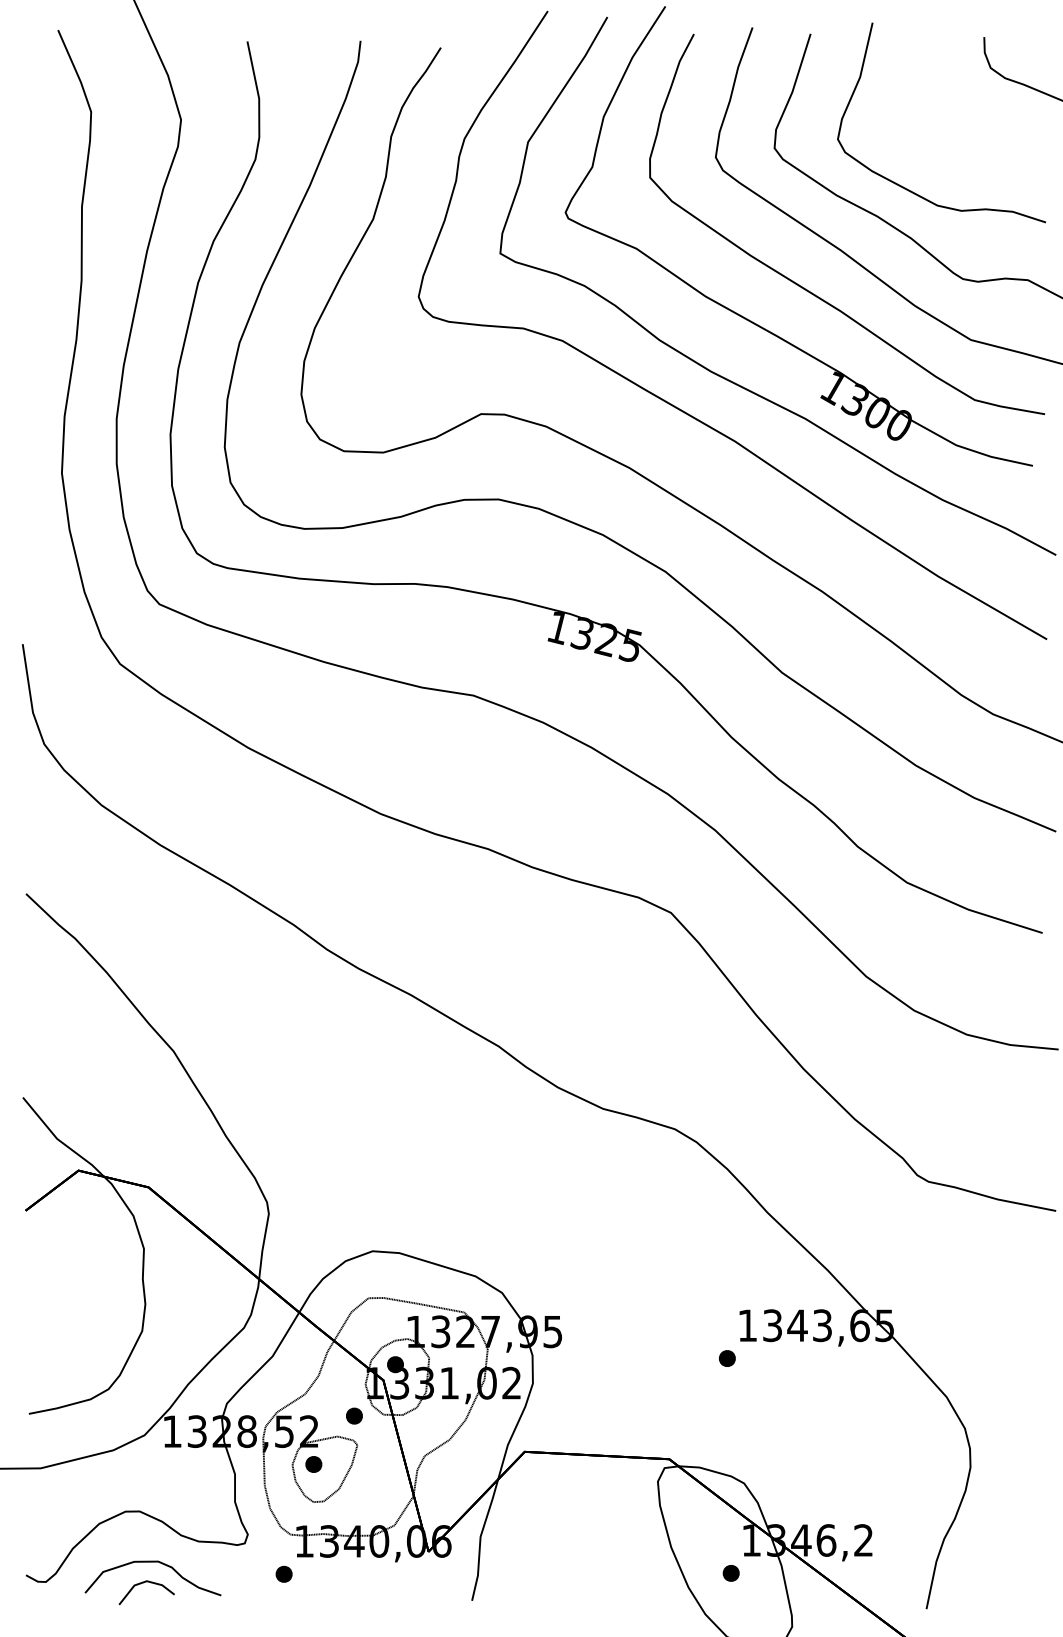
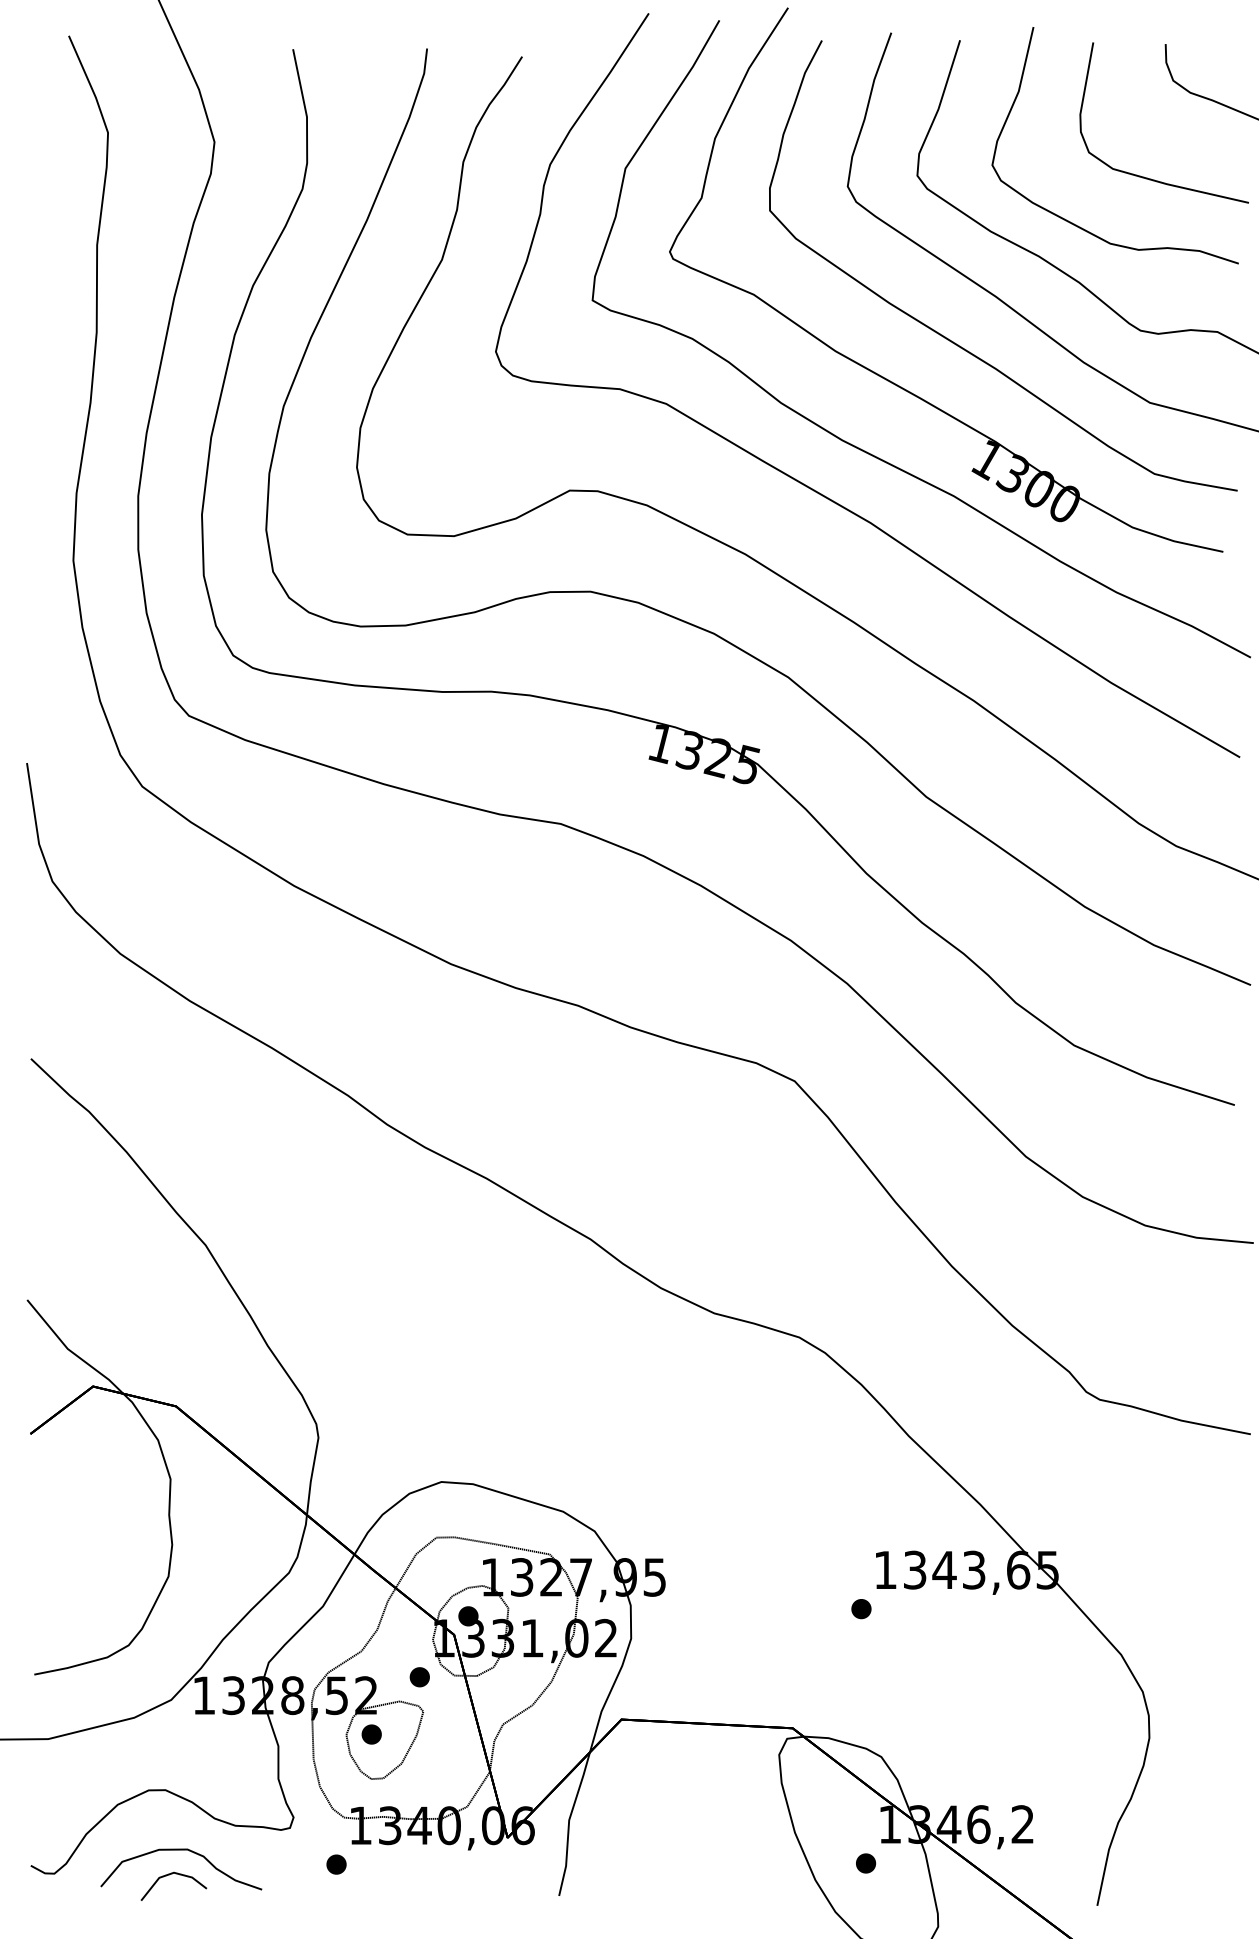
part: (966, 148) -> (1144, 176), added

